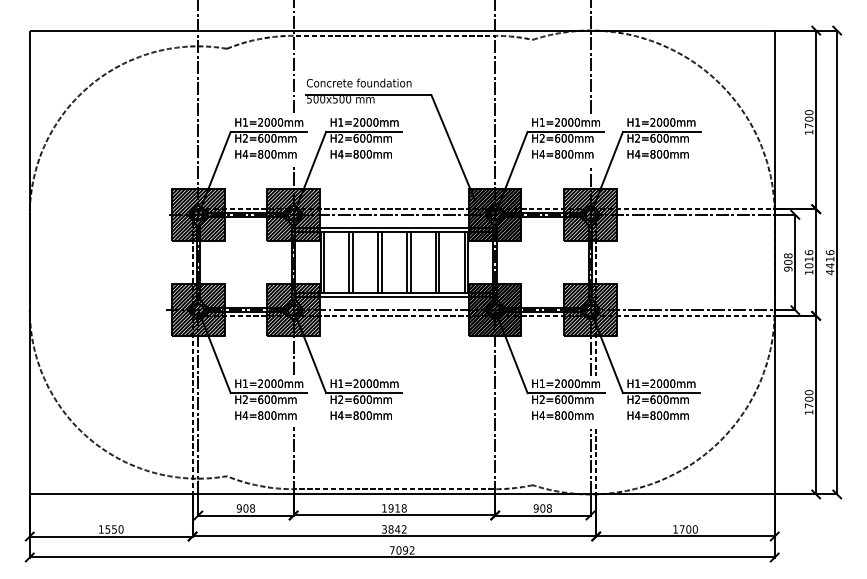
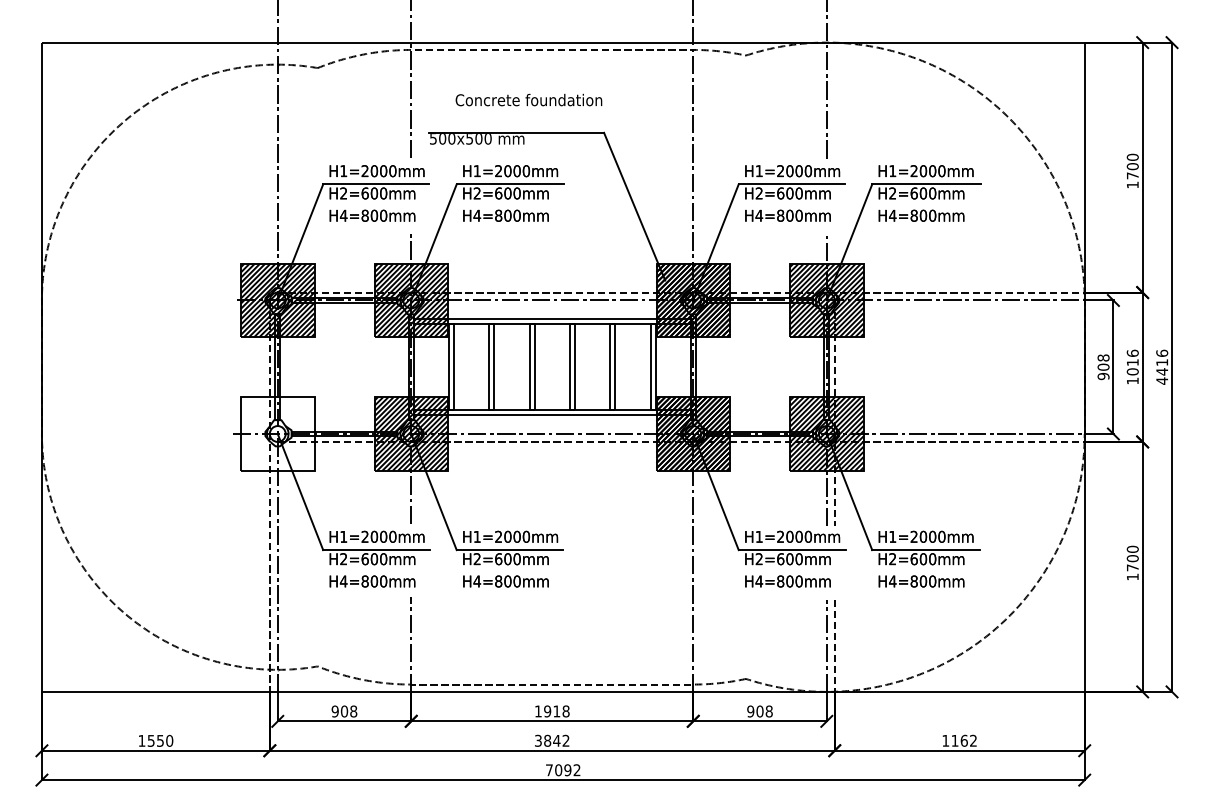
text: (358, 82) -> (528, 99), moved
hatch: (198, 309) -> (277, 433), removed
text: (688, 529) -> (964, 740), 1700 -> 1162

